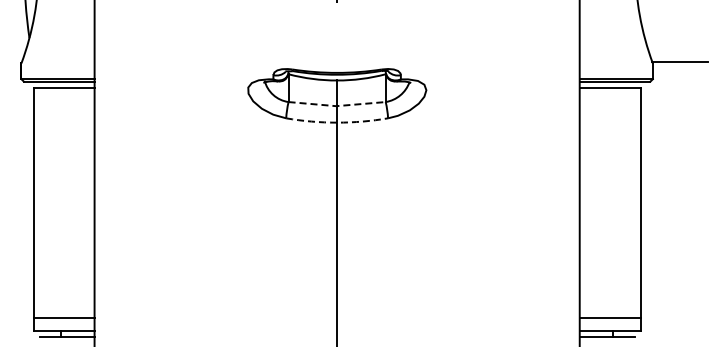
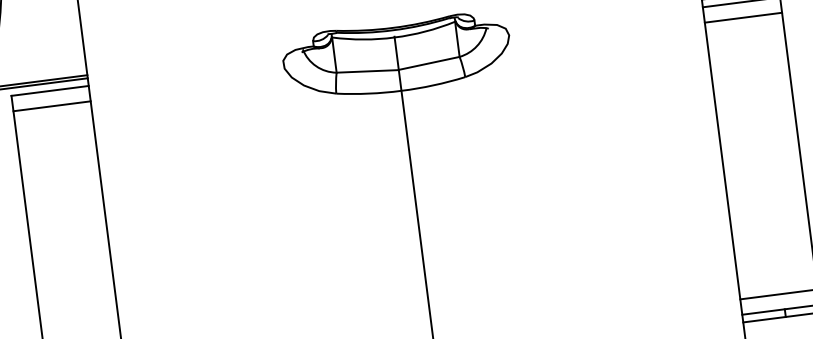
line: (63, 99) -> (51, 105), added
line: (609, 99) -> (742, 17), added
line: (337, 106) -> (399, 70), dashed -> solid
arc: (337, 122) -> (401, 90), dashed -> solid

